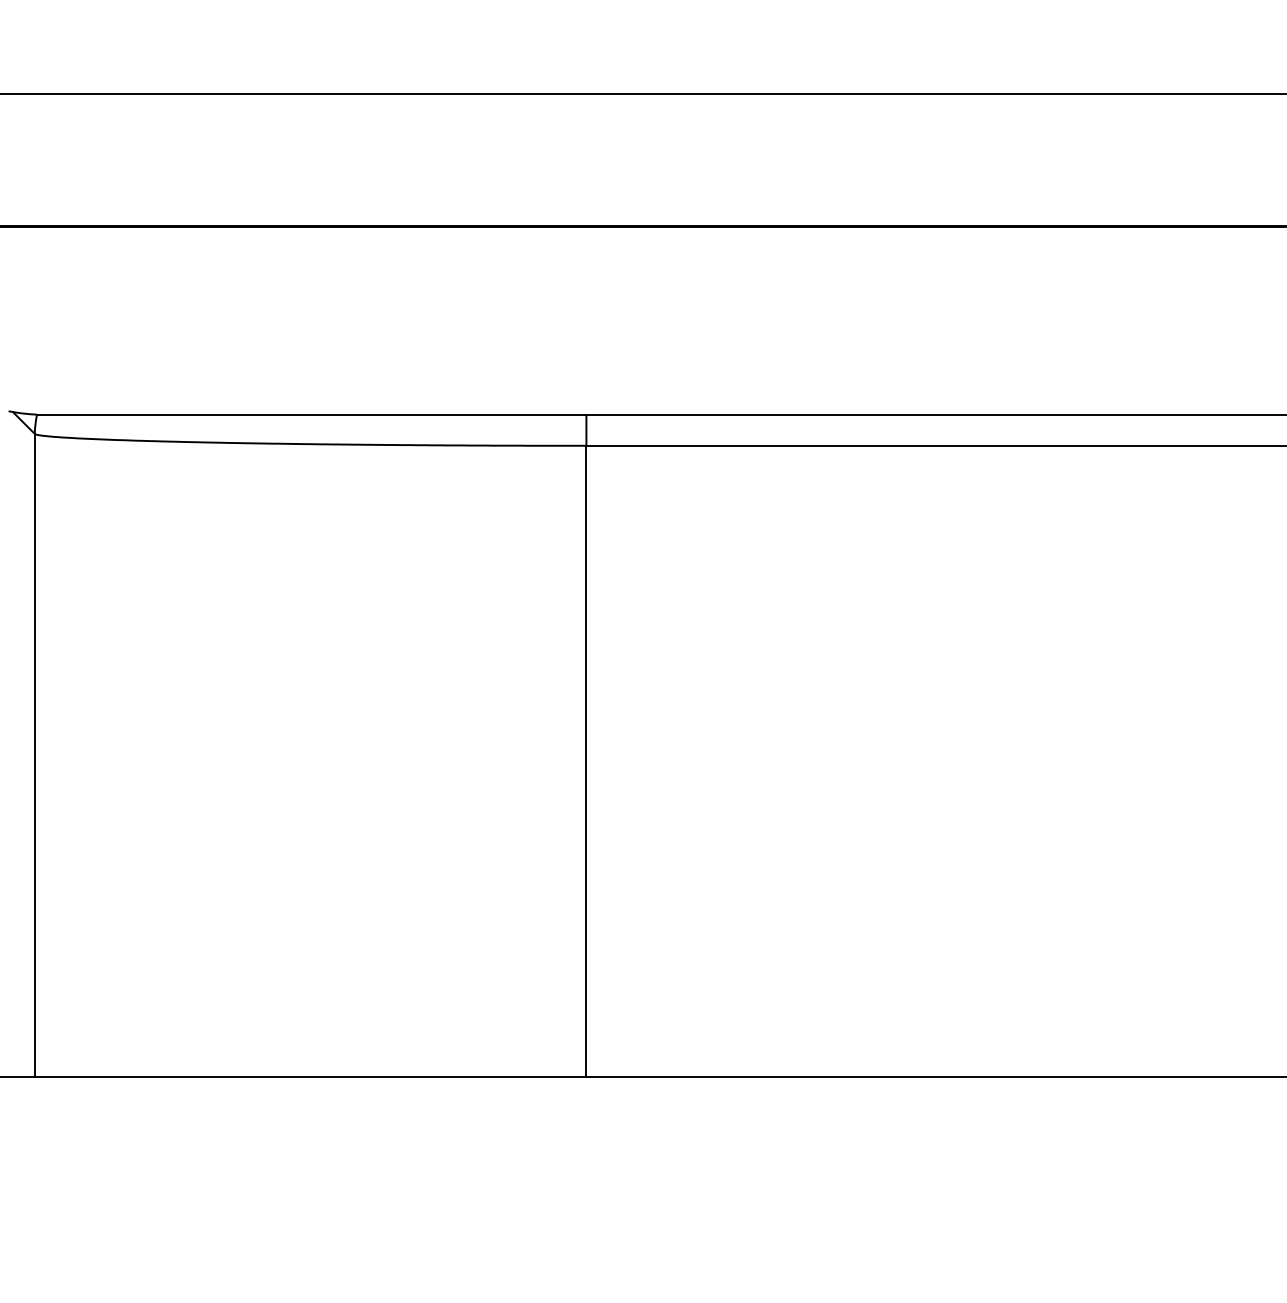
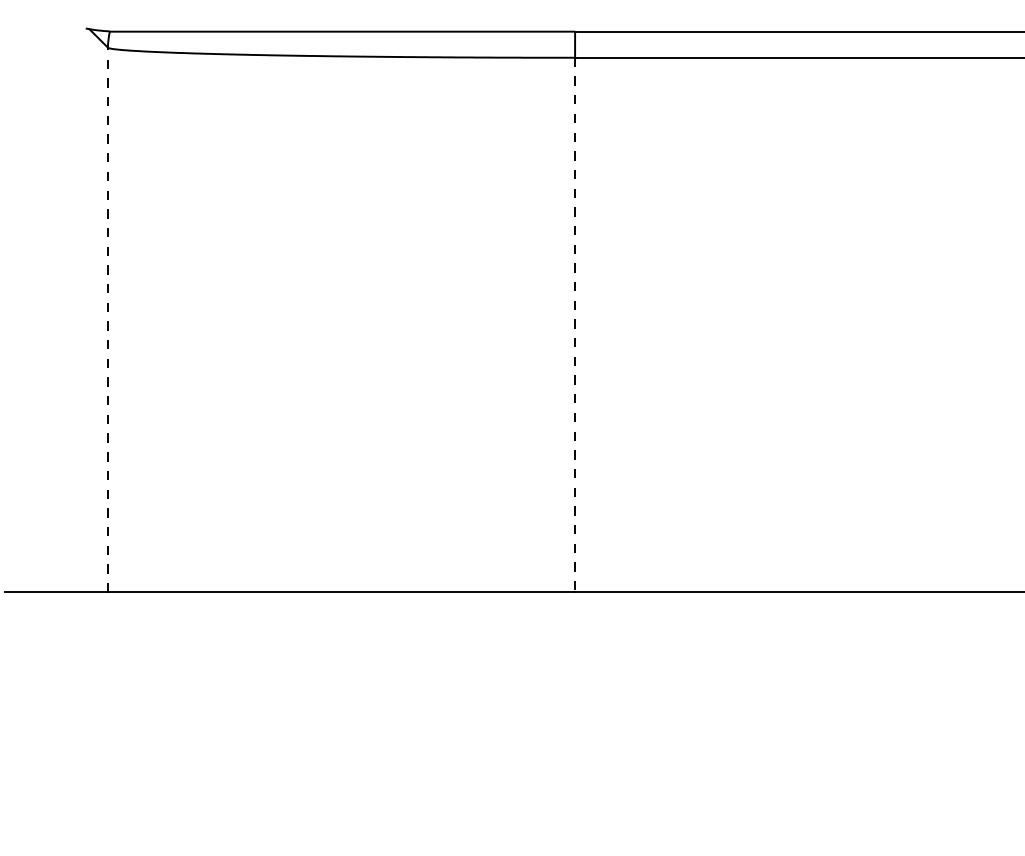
line: (34, 755) -> (107, 320), solid -> dashed
line: (586, 761) -> (575, 325), solid -> dashed

